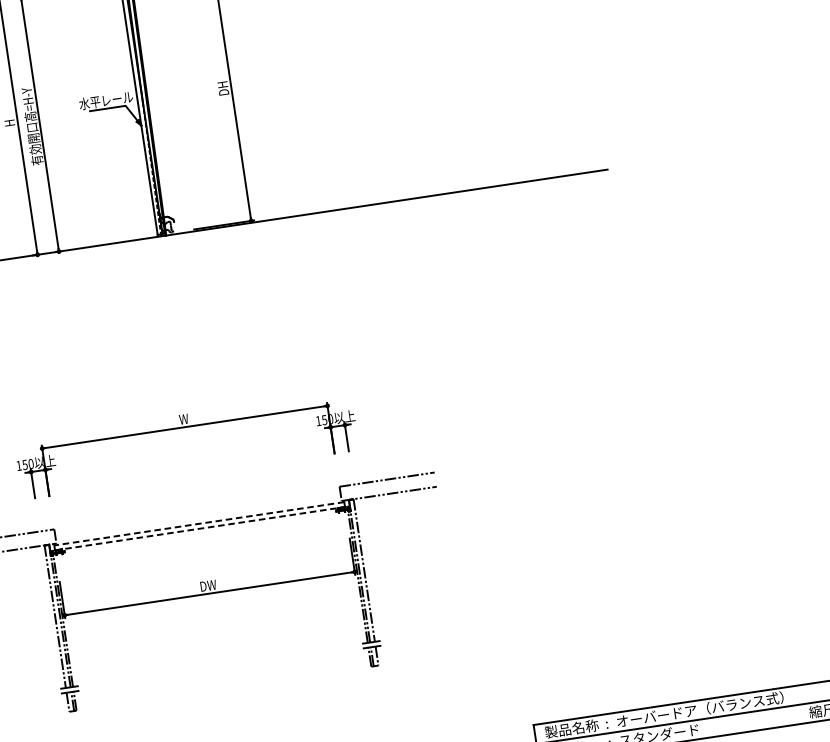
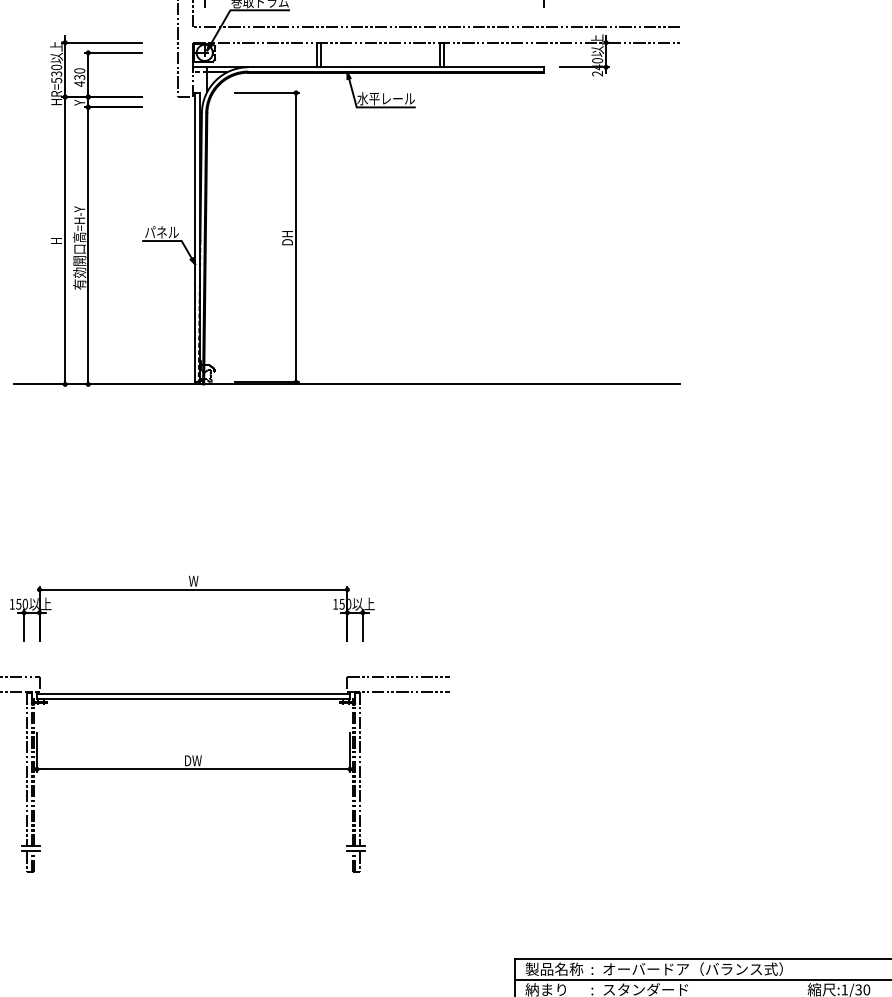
text: (105, 100) -> (161, 232), 水平レール -> パネル
line: (199, 523) -> (193, 693), dashed -> solid
line: (200, 528) -> (193, 699), dashed -> solid

